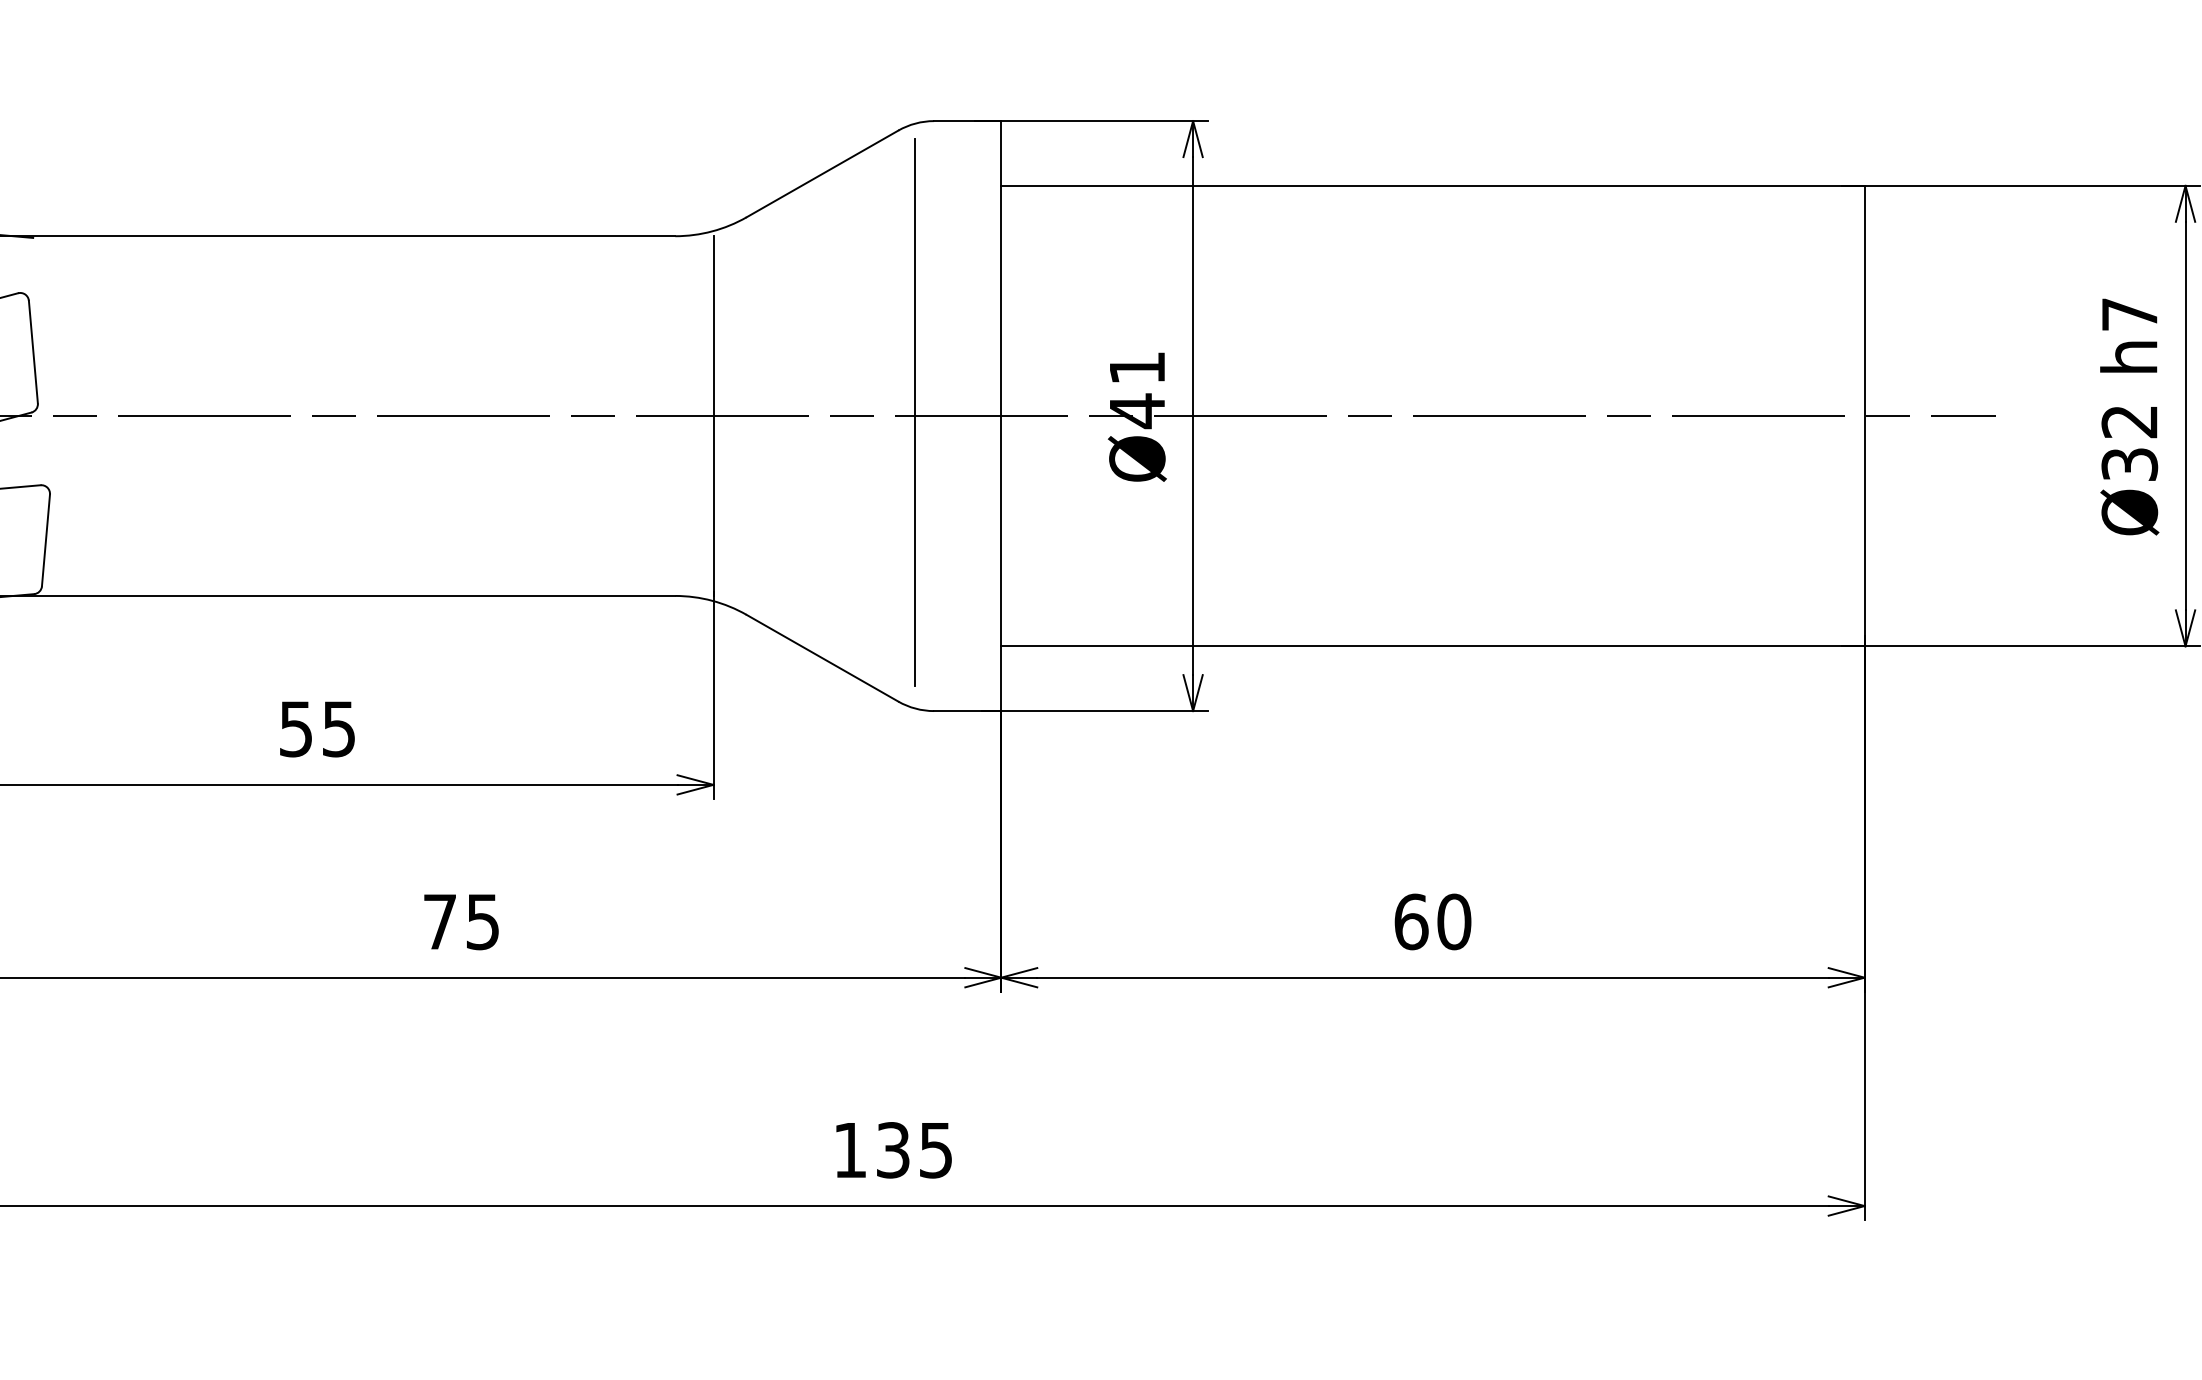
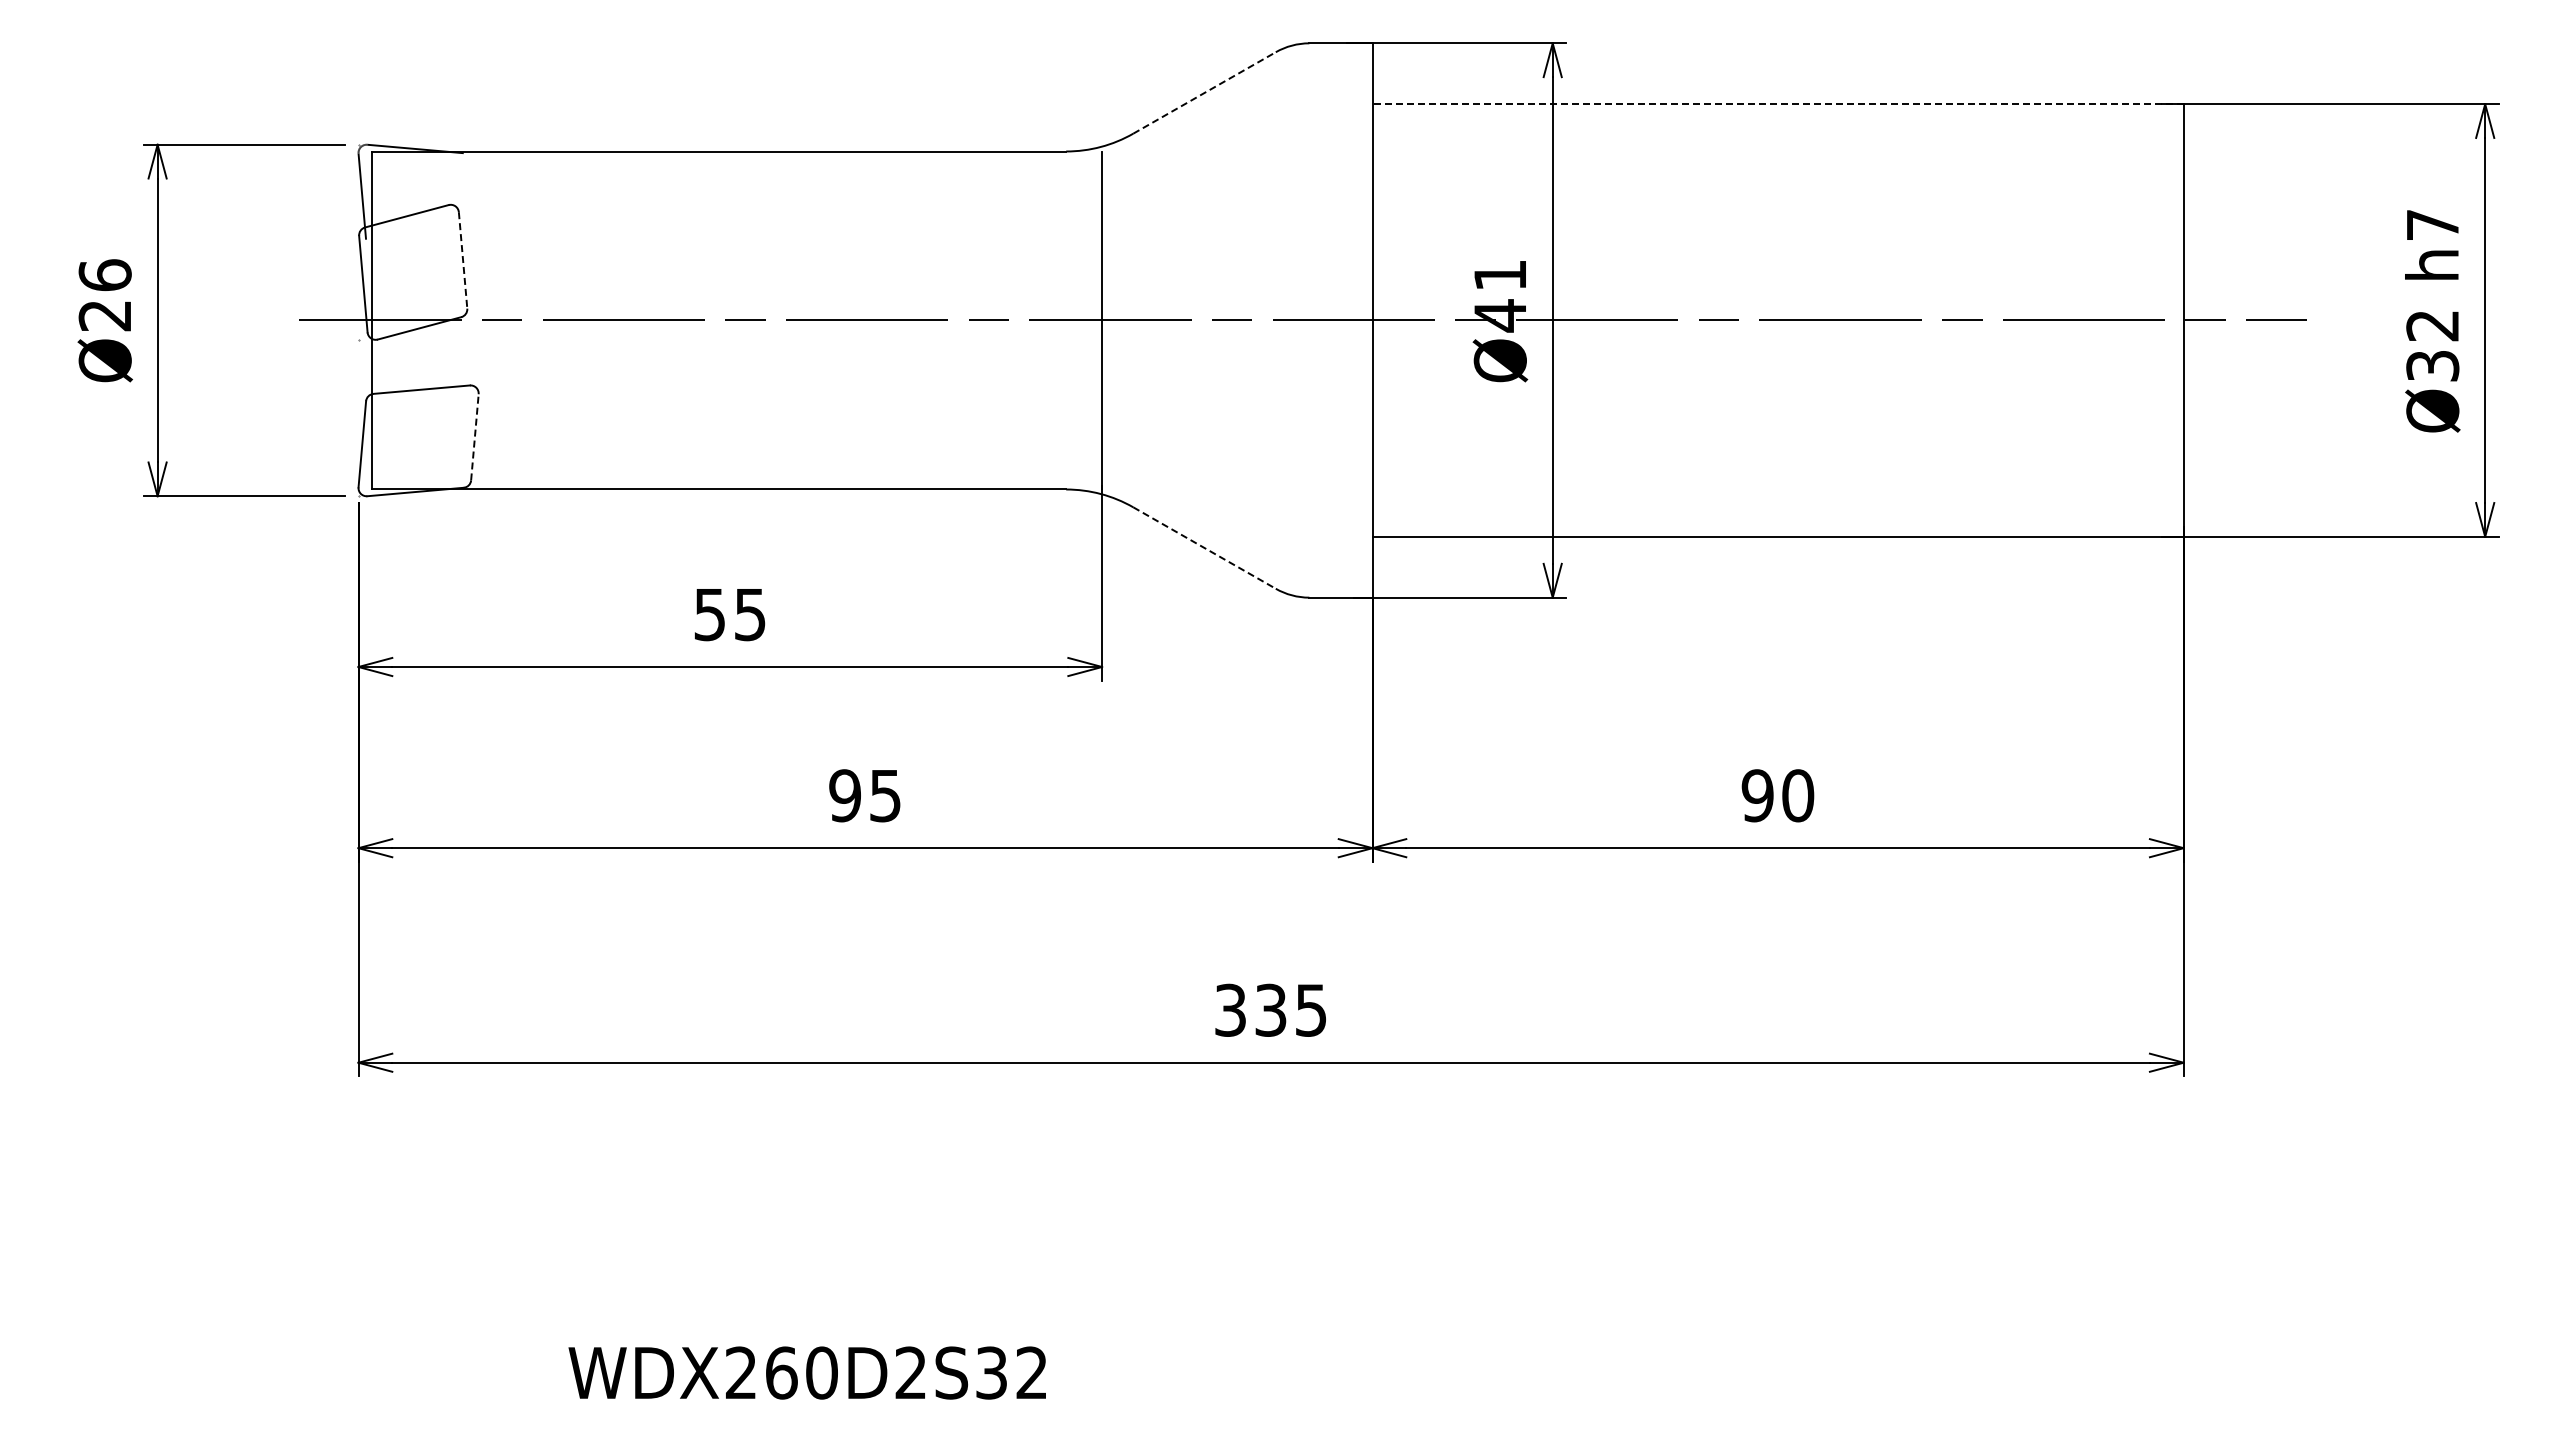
line: (822, 173) -> (1204, 92), solid -> dashed
line: (1433, 186) -> (1778, 104), solid -> dashed
line: (33, 352) -> (463, 260), solid -> dashed
line: (915, 412) -> (1291, 317), removed
line: (45, 539) -> (474, 436), solid -> dashed
line: (822, 658) -> (1204, 548), solid -> dashed
text: (439, 921) -> (844, 795), 75 -> 95
text: (1411, 921) -> (1757, 795), 60 -> 90
text: (850, 1149) -> (1230, 1009), 135 -> 335

